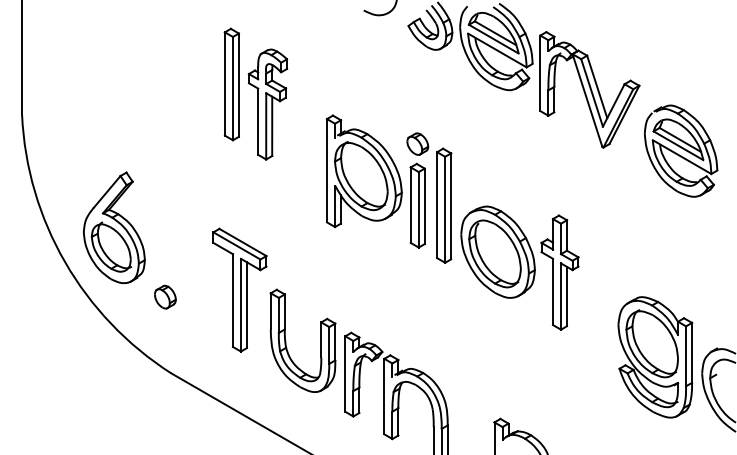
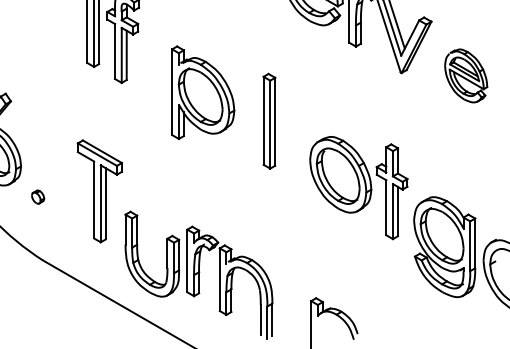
part: (681, 150) -> (466, 75), size x0.7
part: (417, 190) -> (247, 108), removed
part: (519, 267) -> (358, 187), moved
part: (165, 296) -> (38, 196), size x0.7
part: (286, 340) -> (138, 253), moved

